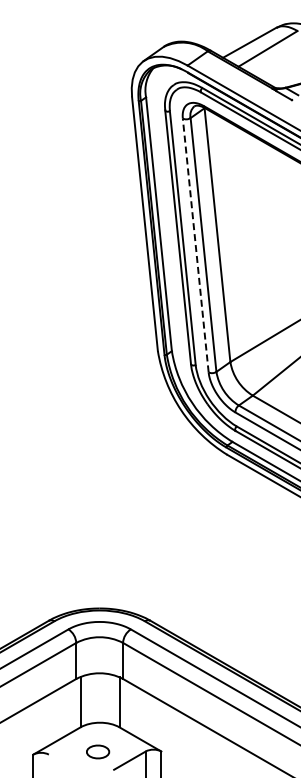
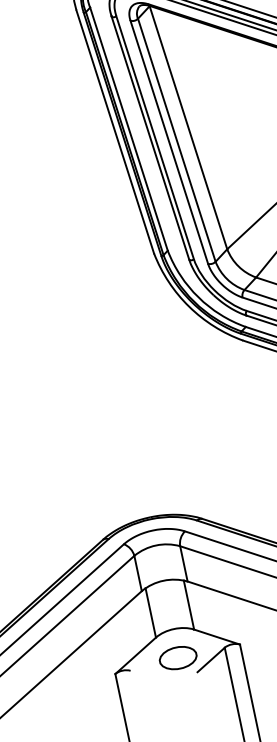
line: (195, 245) -> (169, 142), dashed -> solid
part: (97, 751) -> (177, 657), size x1.67

